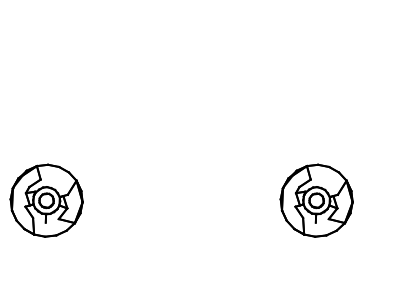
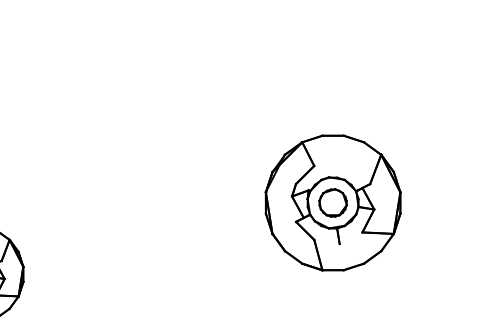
part: (316, 200) -> (332, 202), size x1.4

